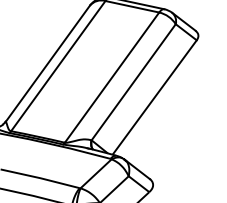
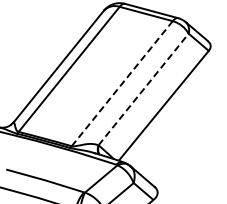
line: (112, 77) -> (122, 83), solid -> dashed
line: (133, 82) -> (143, 89), solid -> dashed

